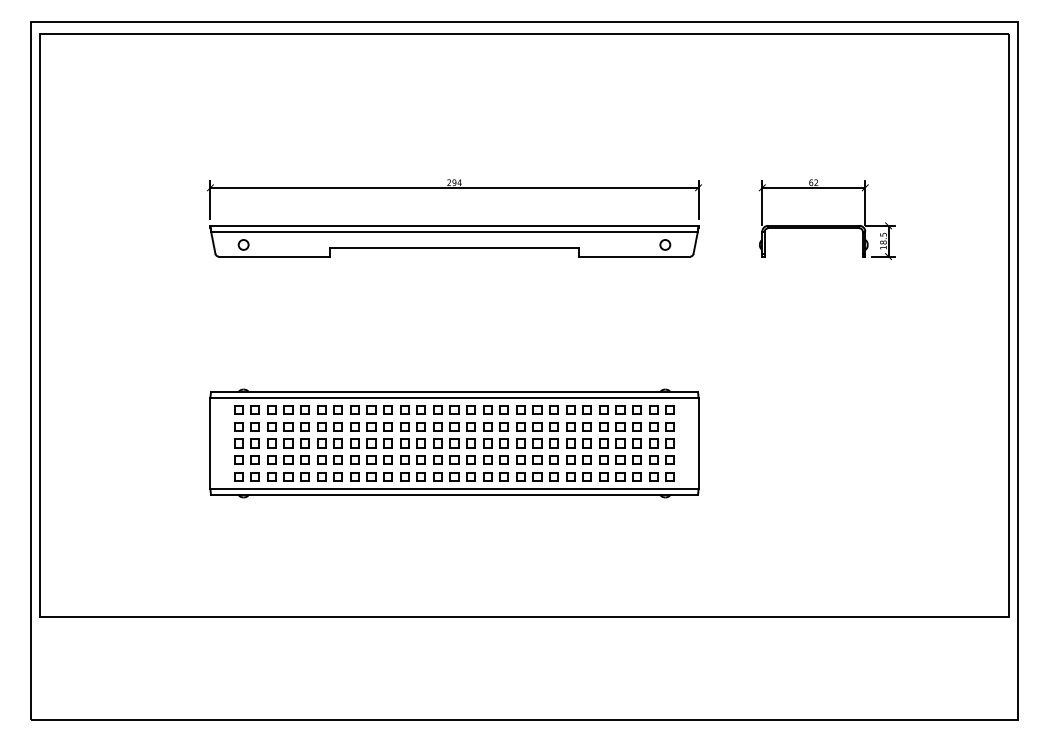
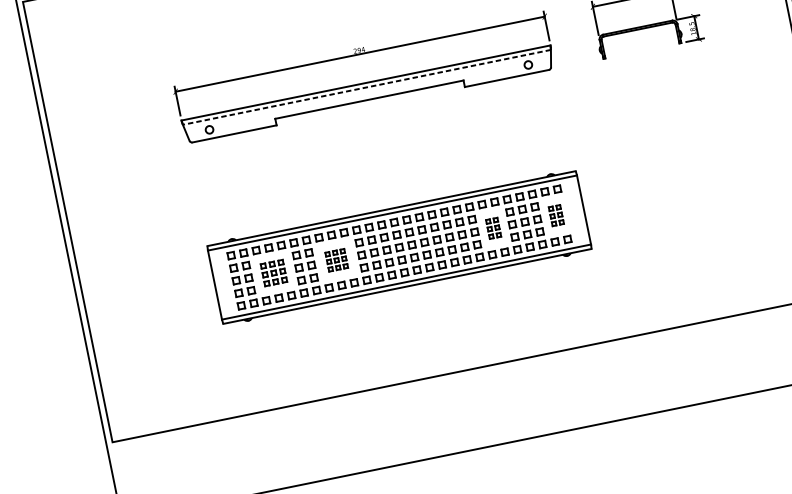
line: (454, 231) -> (366, 87), solid -> dashed
part: (288, 443) -> (273, 273), size x0.7
part: (371, 443) -> (336, 260), size x0.6
part: (578, 443) -> (493, 228), size x0.6
part: (661, 443) -> (556, 215), size x0.6

